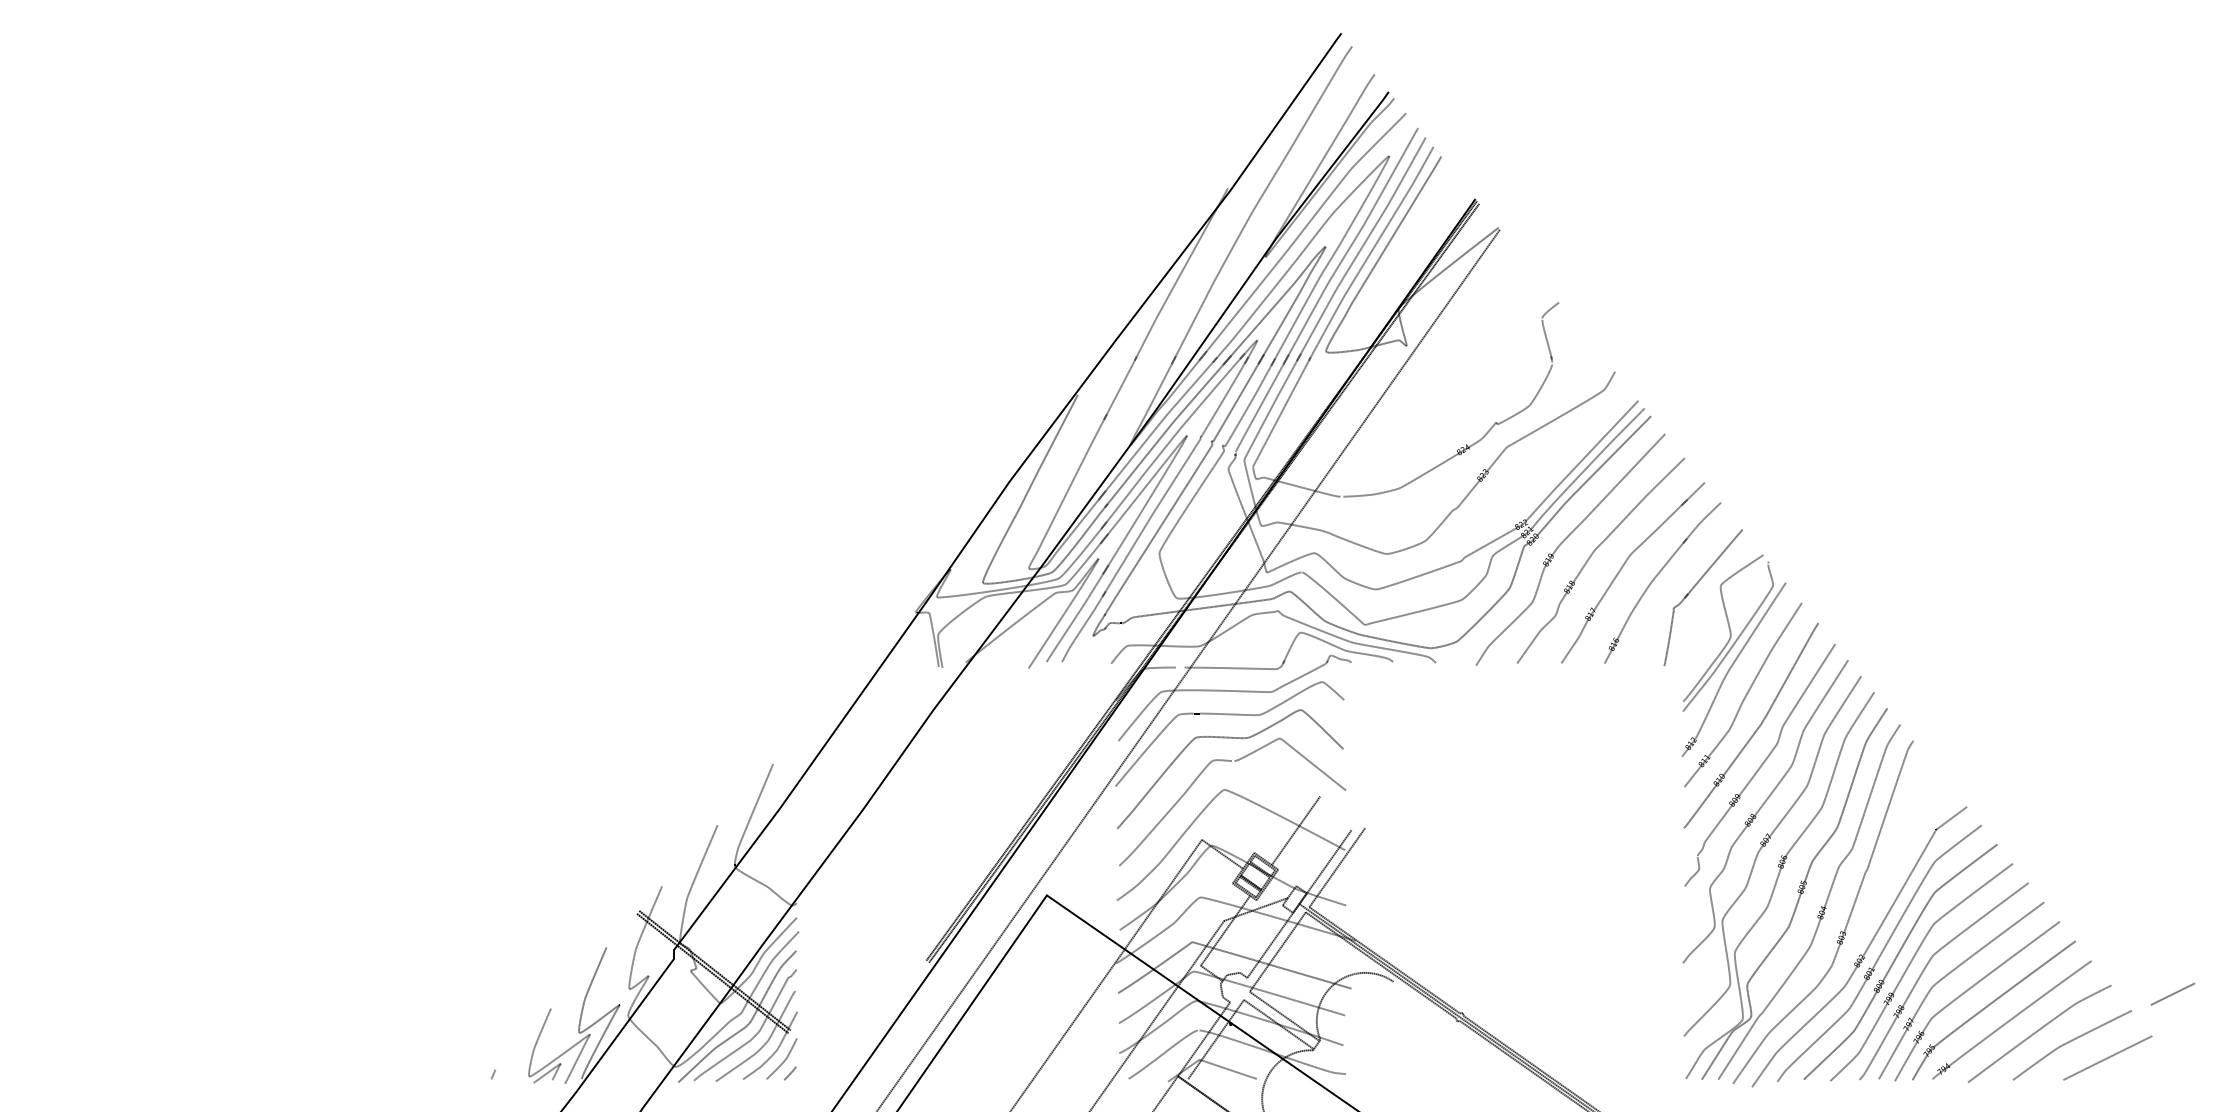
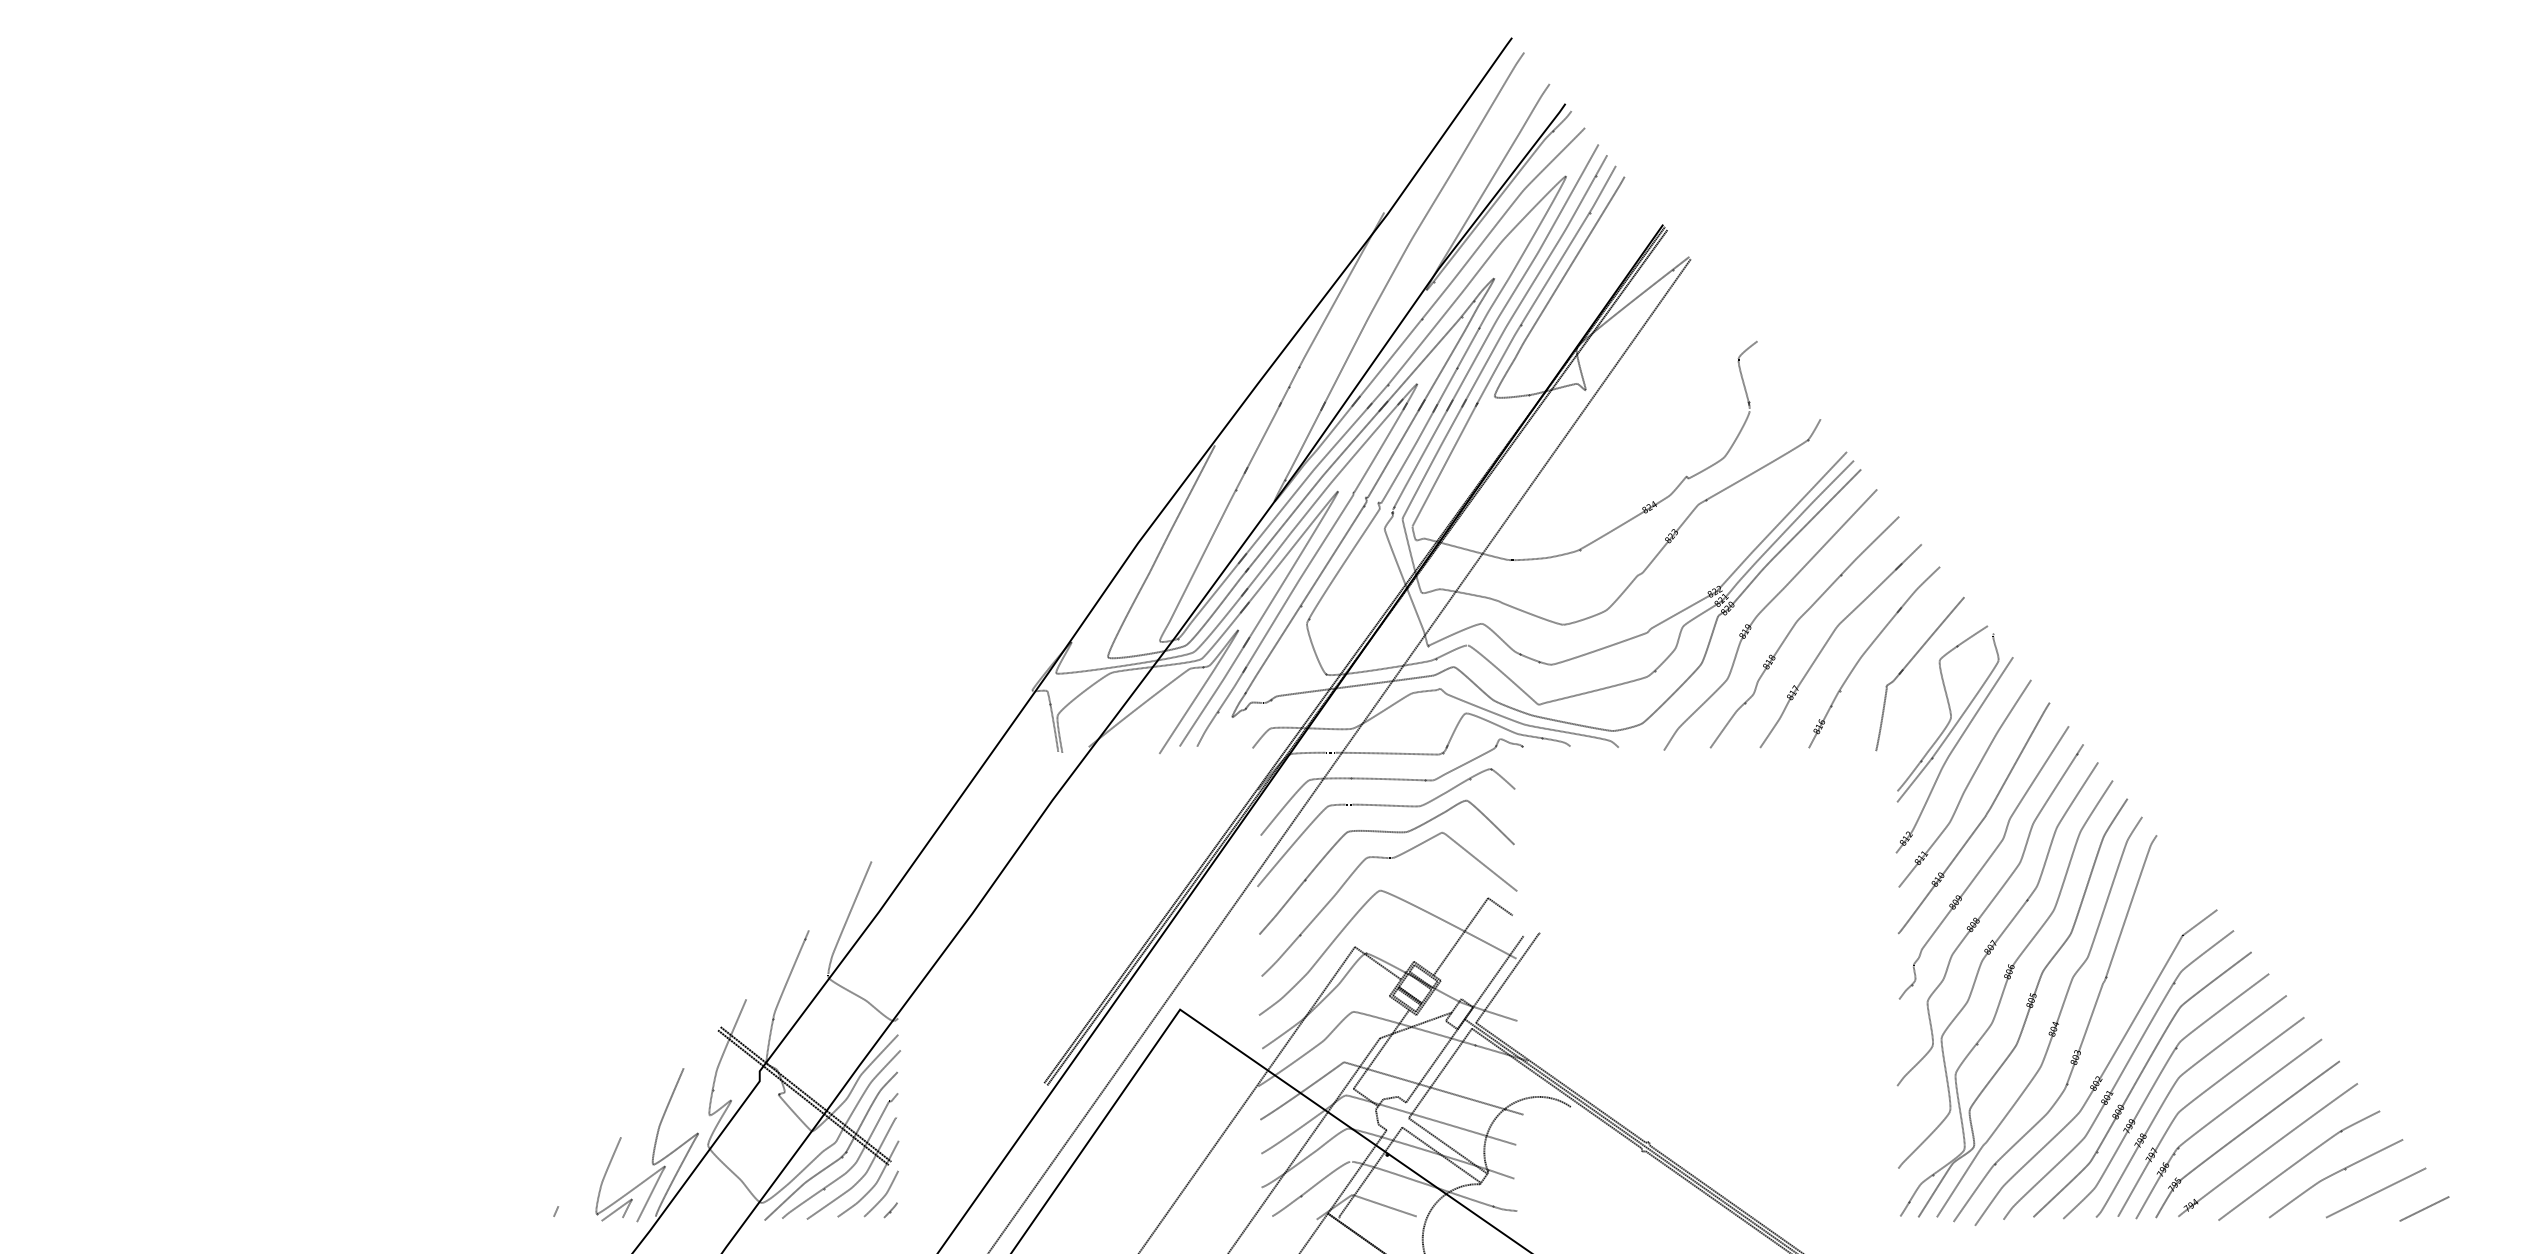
line: (1331, 803) -> (1500, 906), added
line: (2172, 993) -> (2424, 1208), moved

